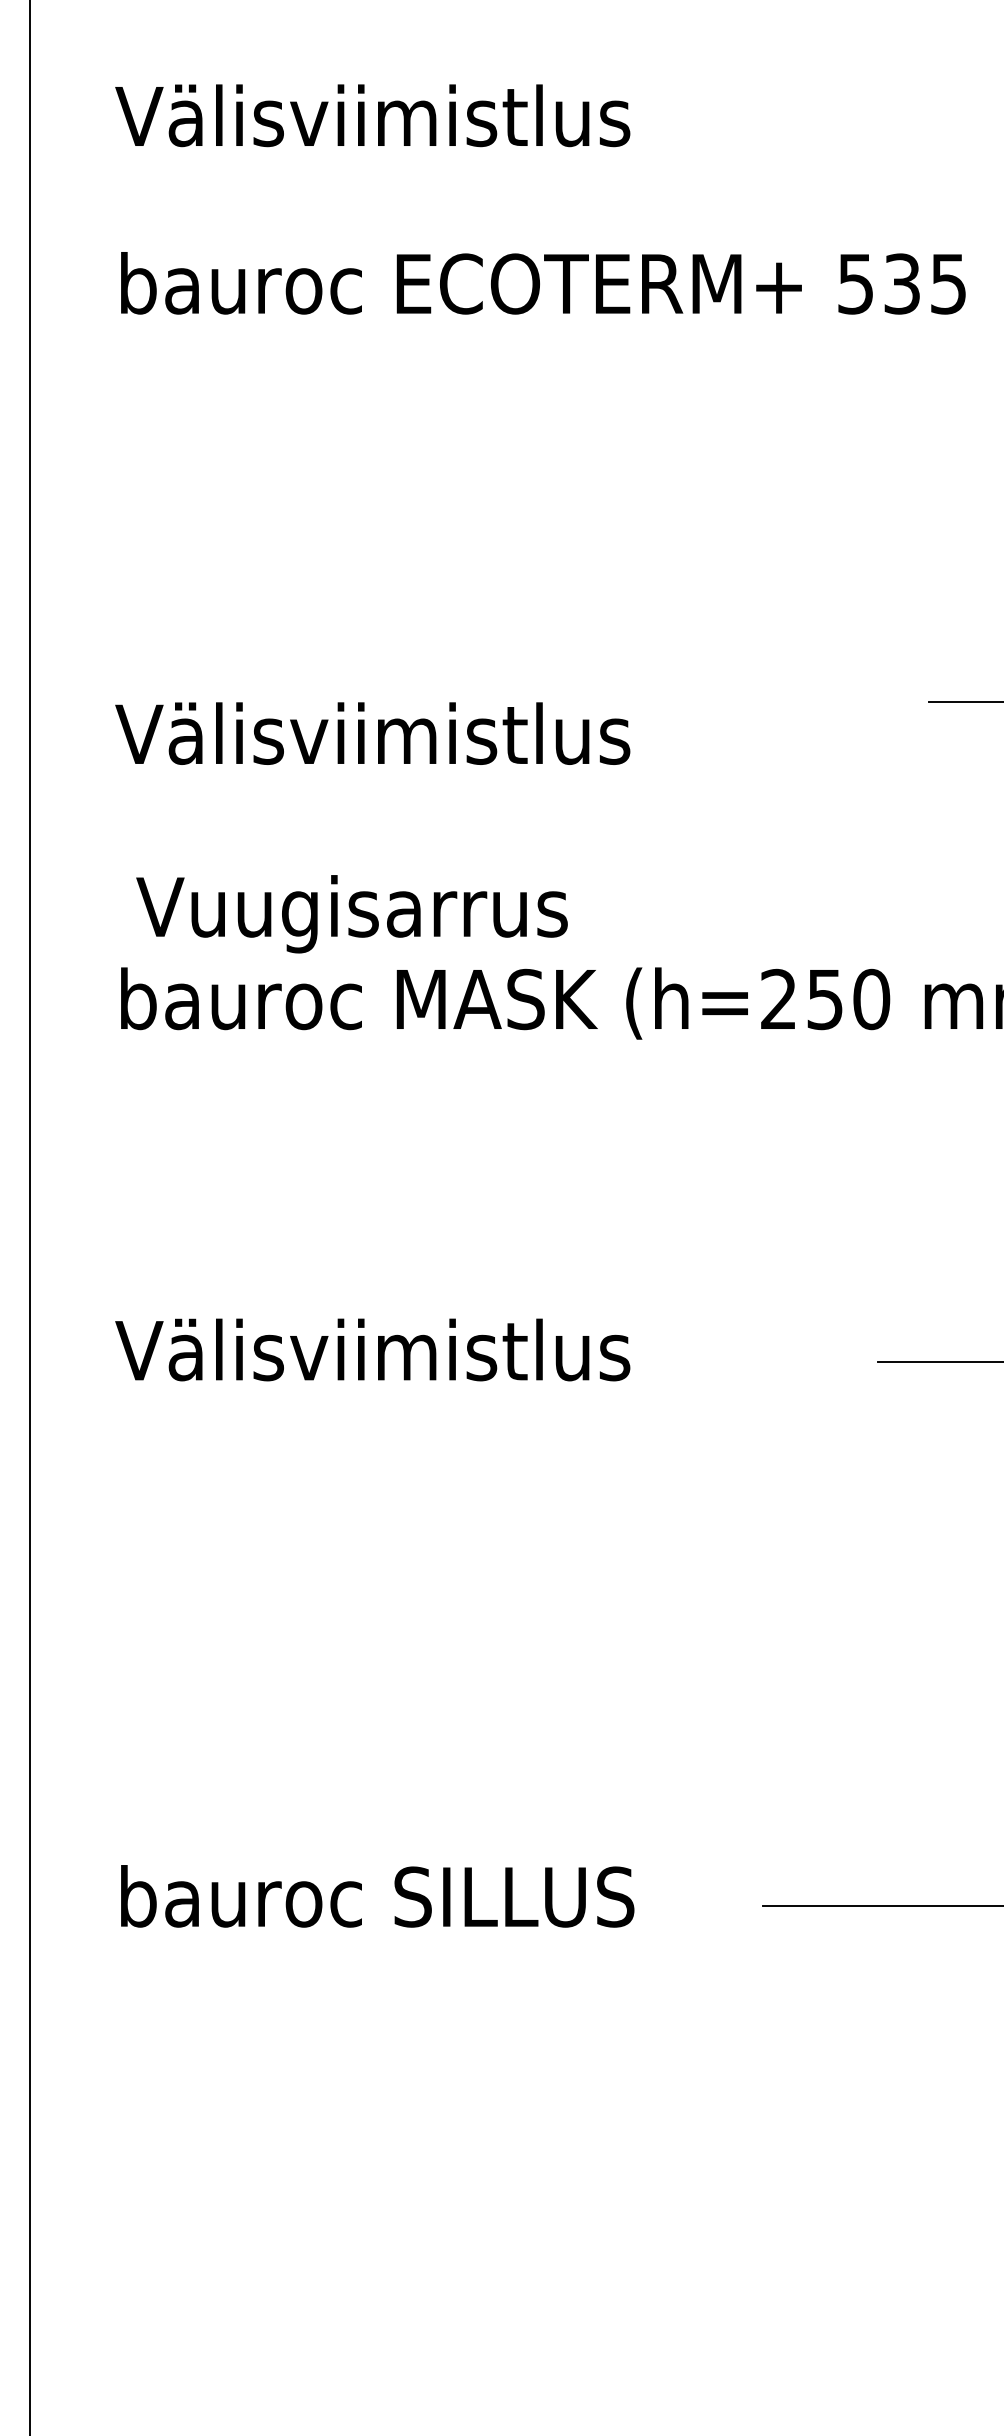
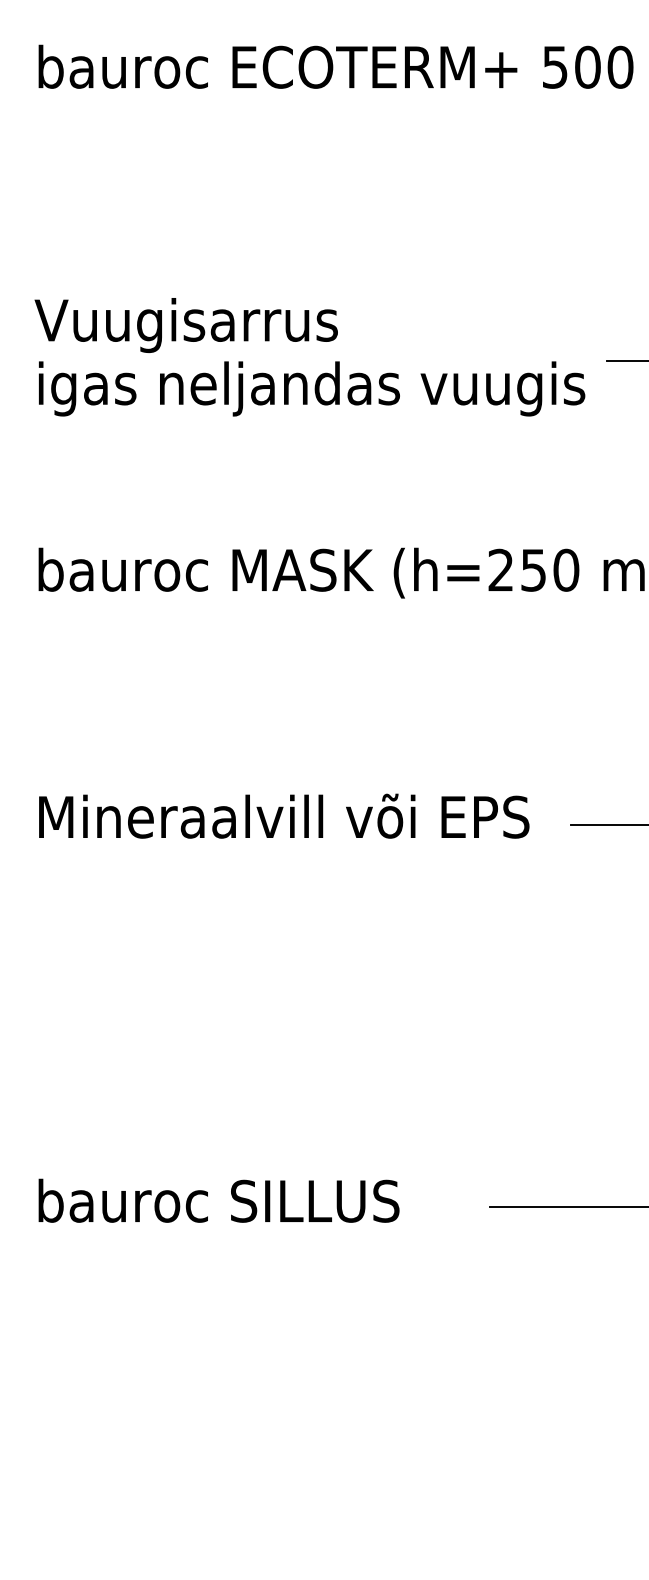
text: (925, 283) -> (604, 66), 535 -> 500
text: (506, 741) -> (309, 388), Välisviimistlus -> igas neljandas vuugis
text: (351, 914) -> (185, 325), moved
text: (467, 1349) -> (282, 816), Välisviimistlus -> Mineraalvill või EPS

